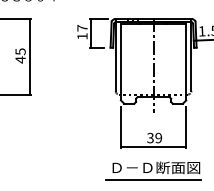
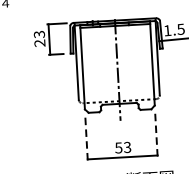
text: (82, 32) -> (39, 39), 17 -> 23
line: (120, 127) -> (86, 138), solid -> dashed
line: (186, 127) -> (156, 134), solid -> dashed
text: (154, 137) -> (123, 147), 39 -> 53

